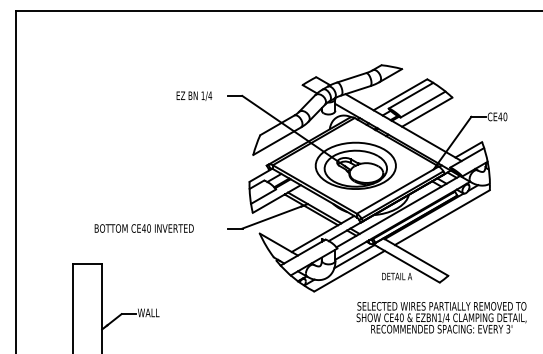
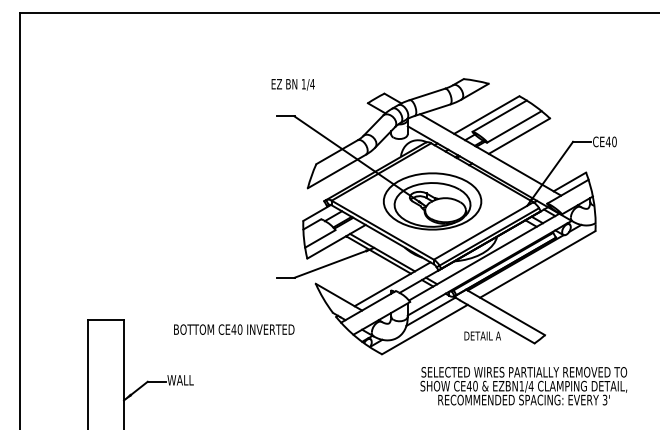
text: (193, 96) -> (292, 84), moved
text: (144, 228) -> (234, 329), moved
text: (441, 318) -> (523, 386), moved

